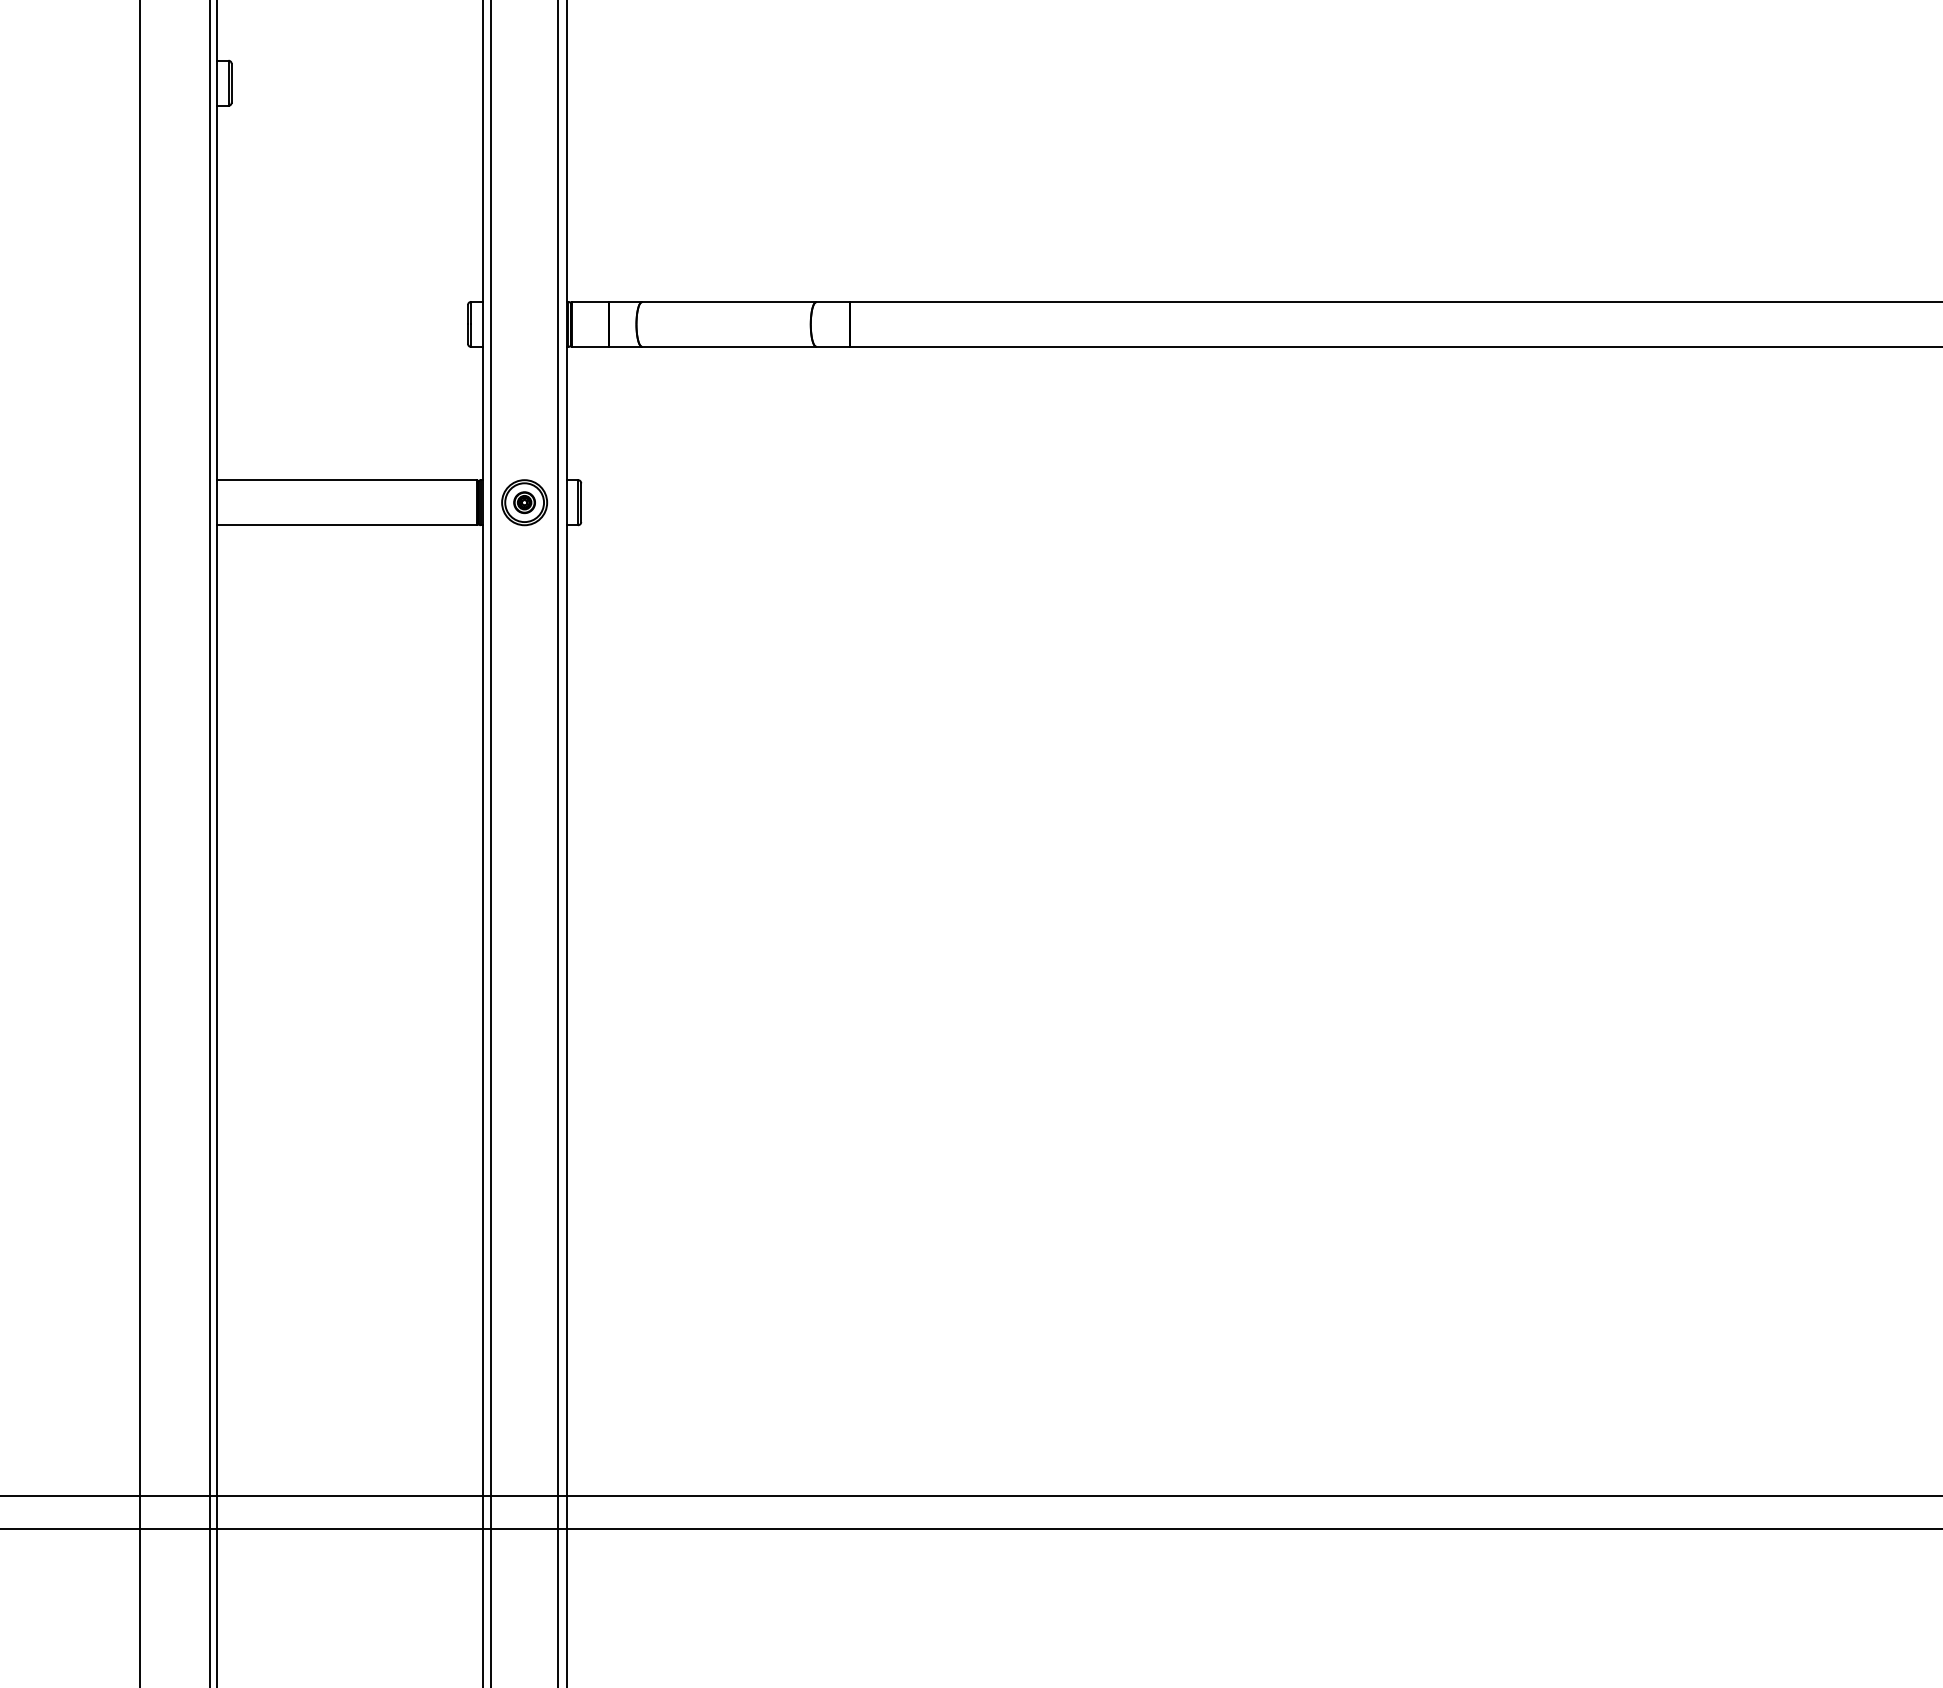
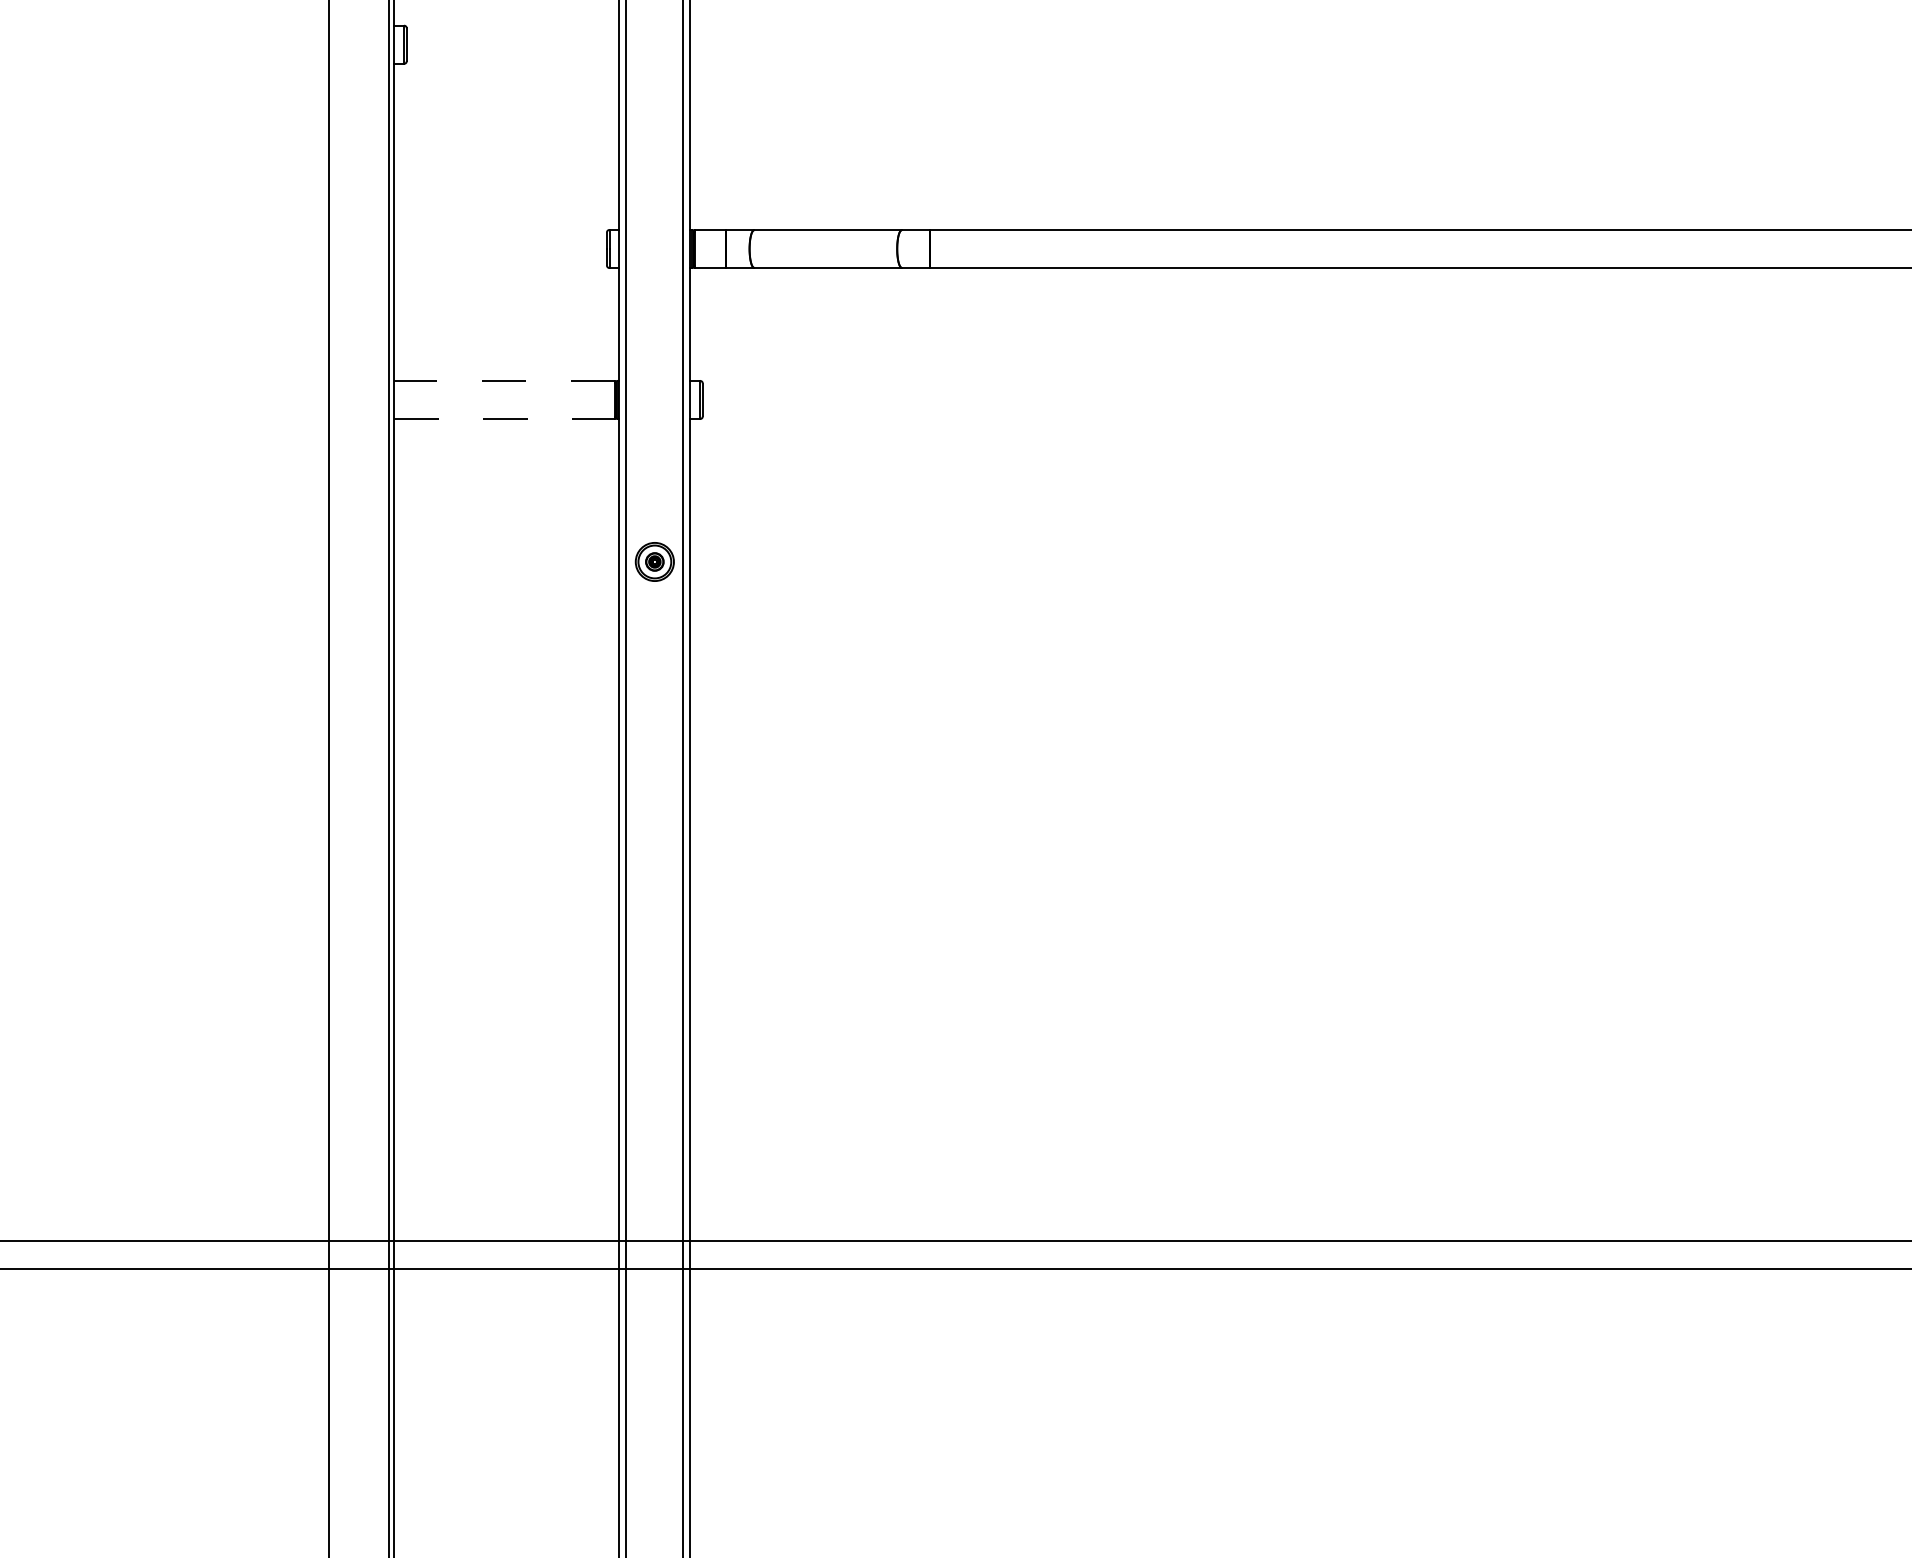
line: (347, 480) -> (504, 381), solid -> dashed
part: (524, 502) -> (654, 561), moved
line: (348, 524) -> (505, 418), solid -> dashed

